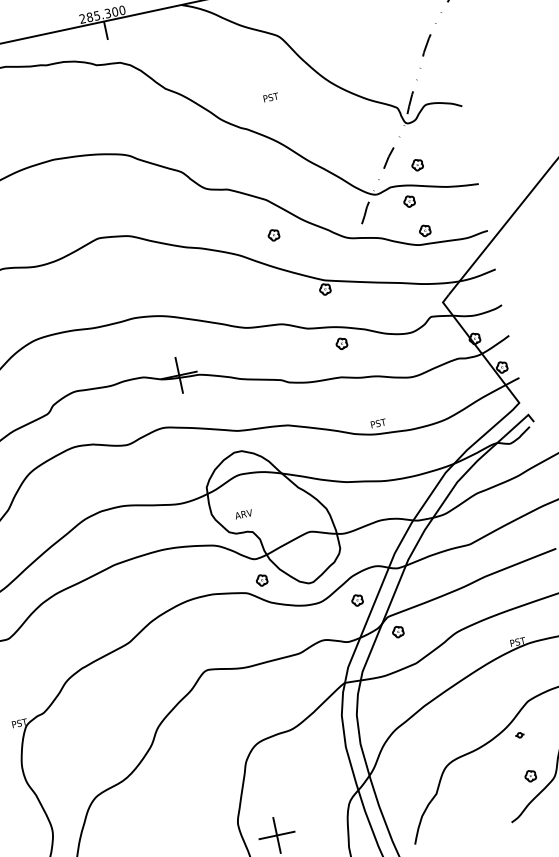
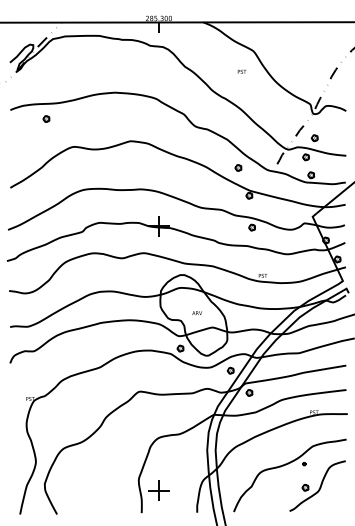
text: (269, 97) -> (241, 71), moved
part: (273, 234) -> (238, 167), moved
text: (242, 513) -> (196, 312), moved

